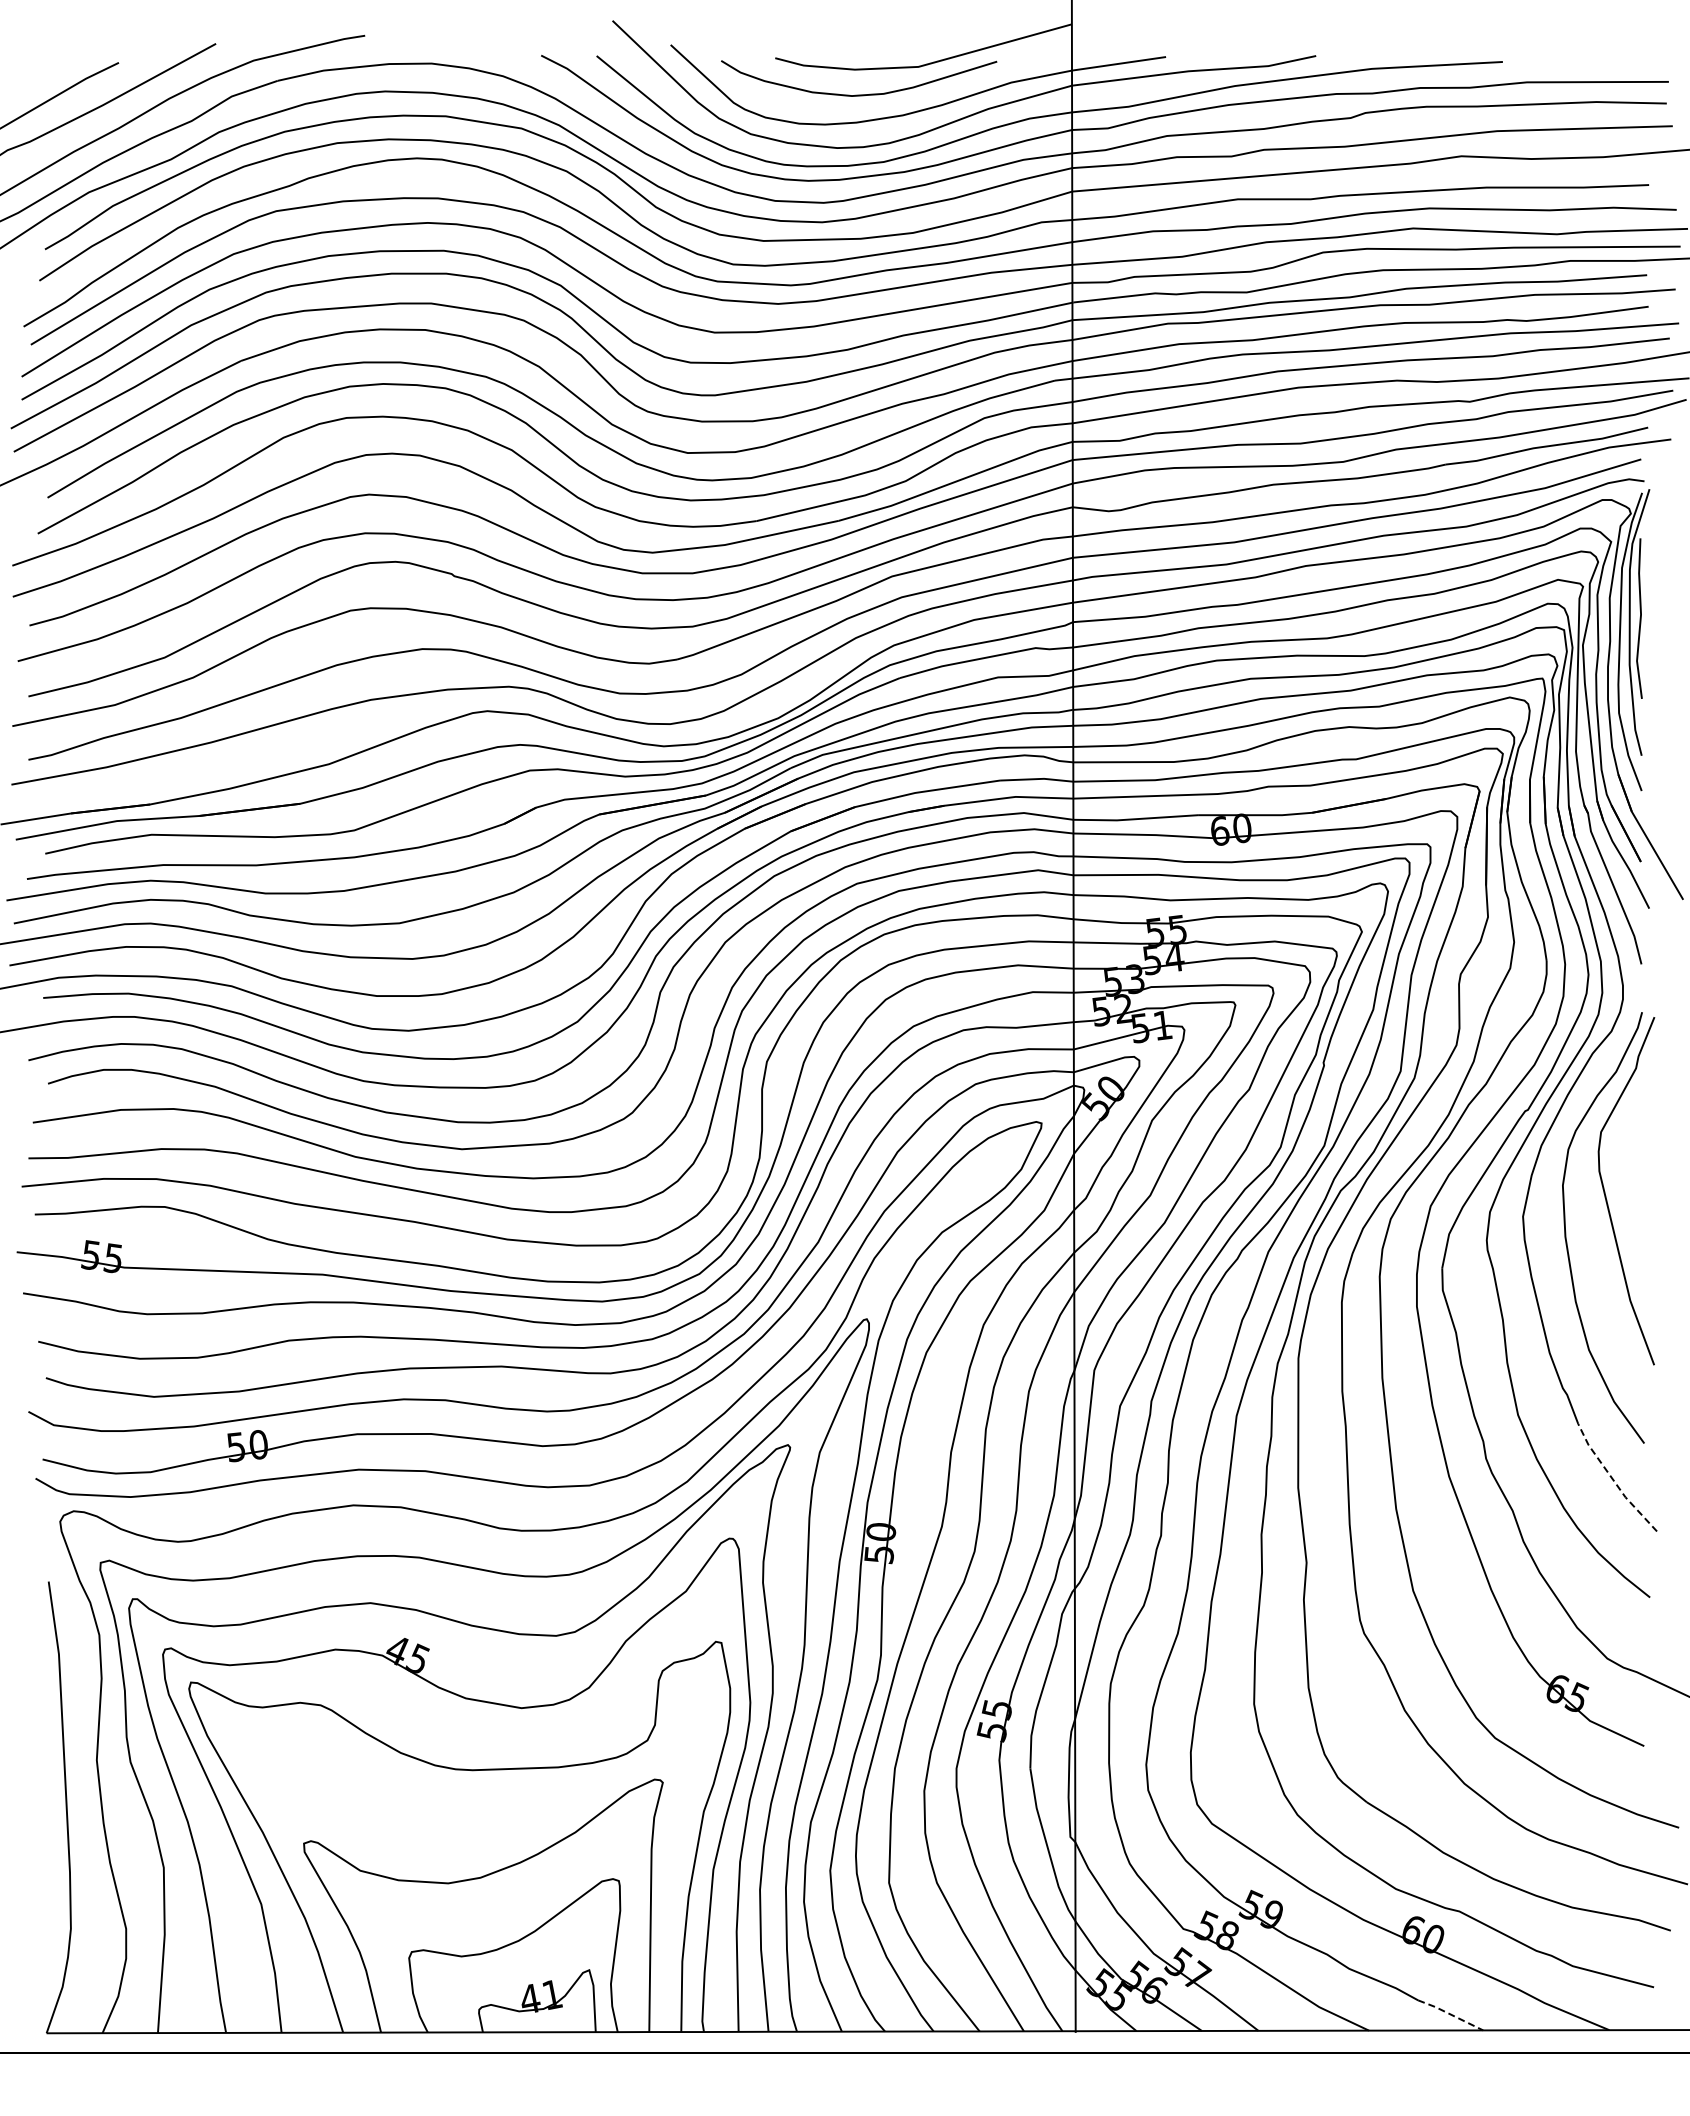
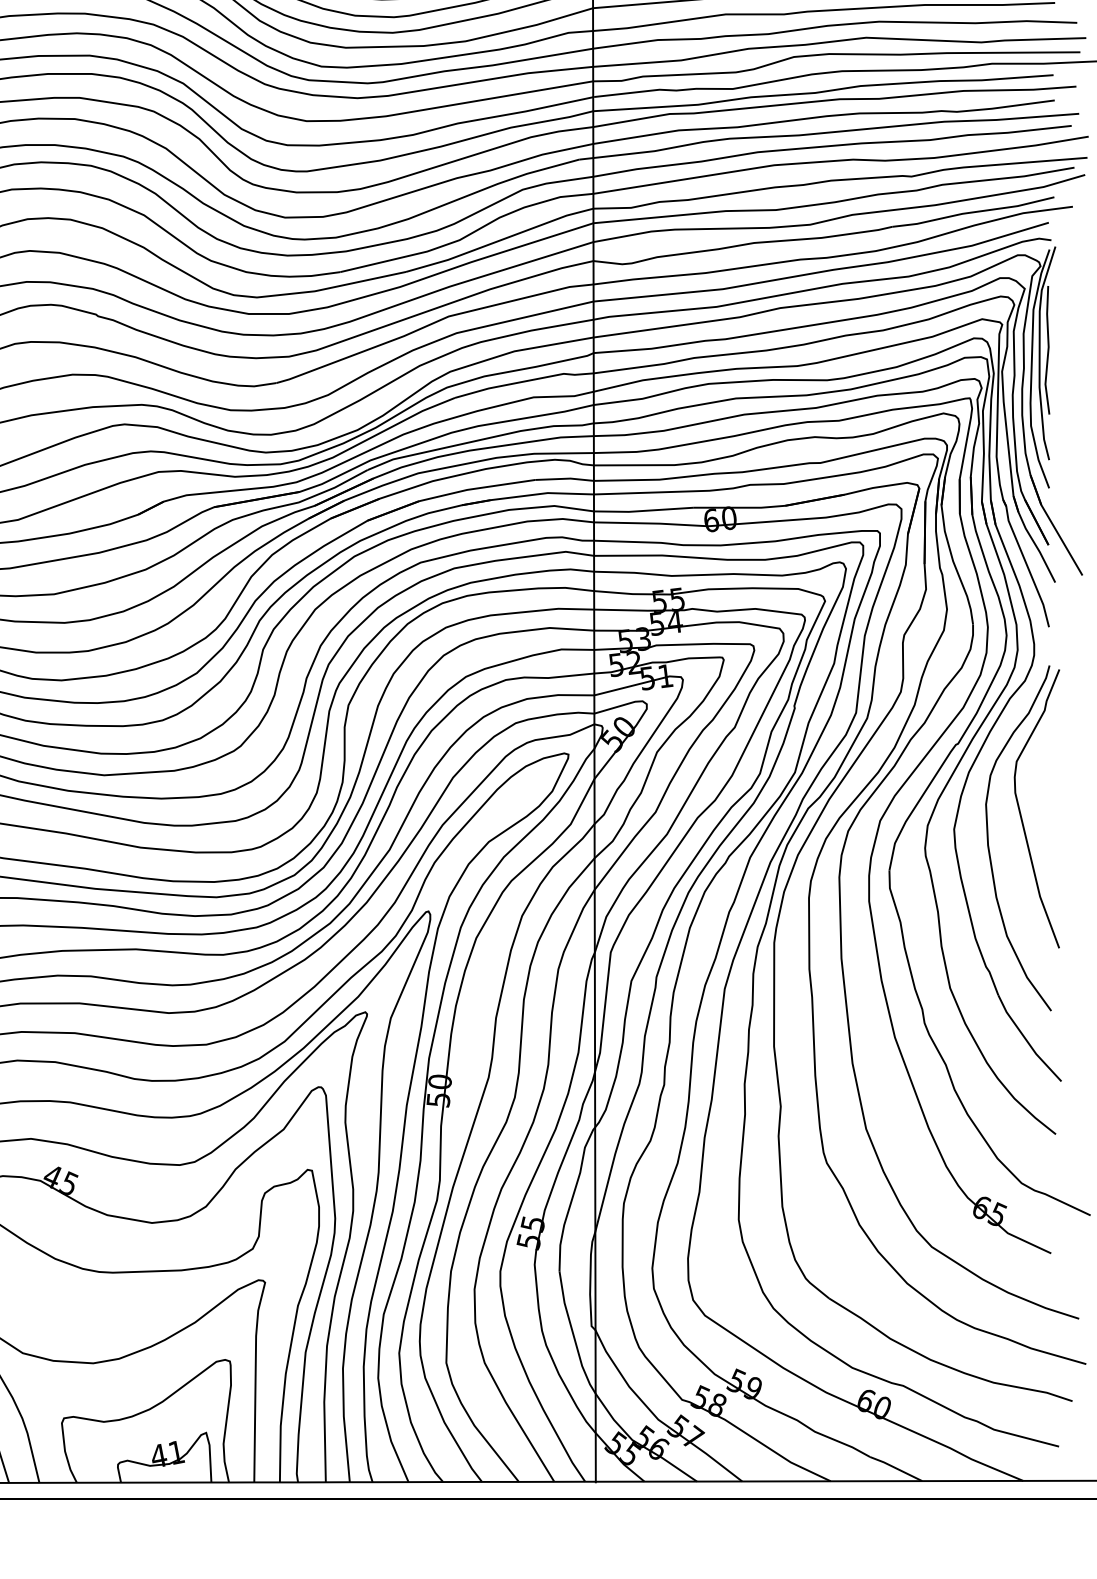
line: (1613, 1480) -> (1026, 1040), dashed -> solid
line: (1450, 2014) -> (896, 1468), dashed -> solid

